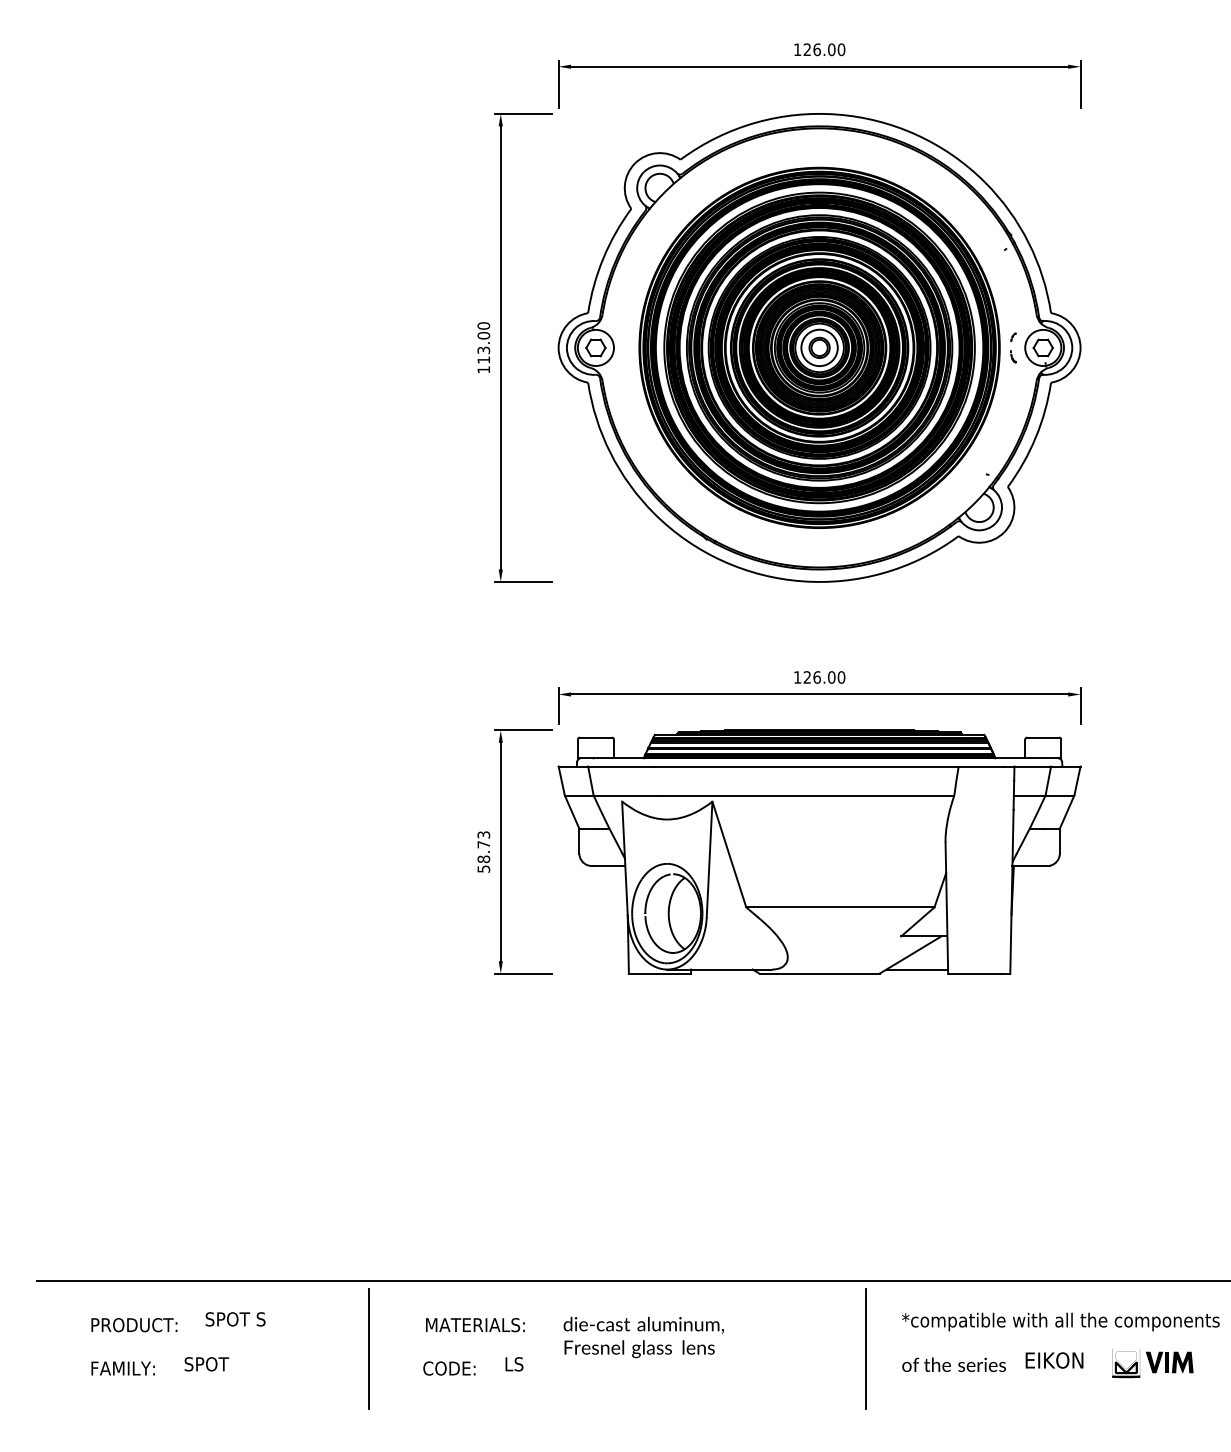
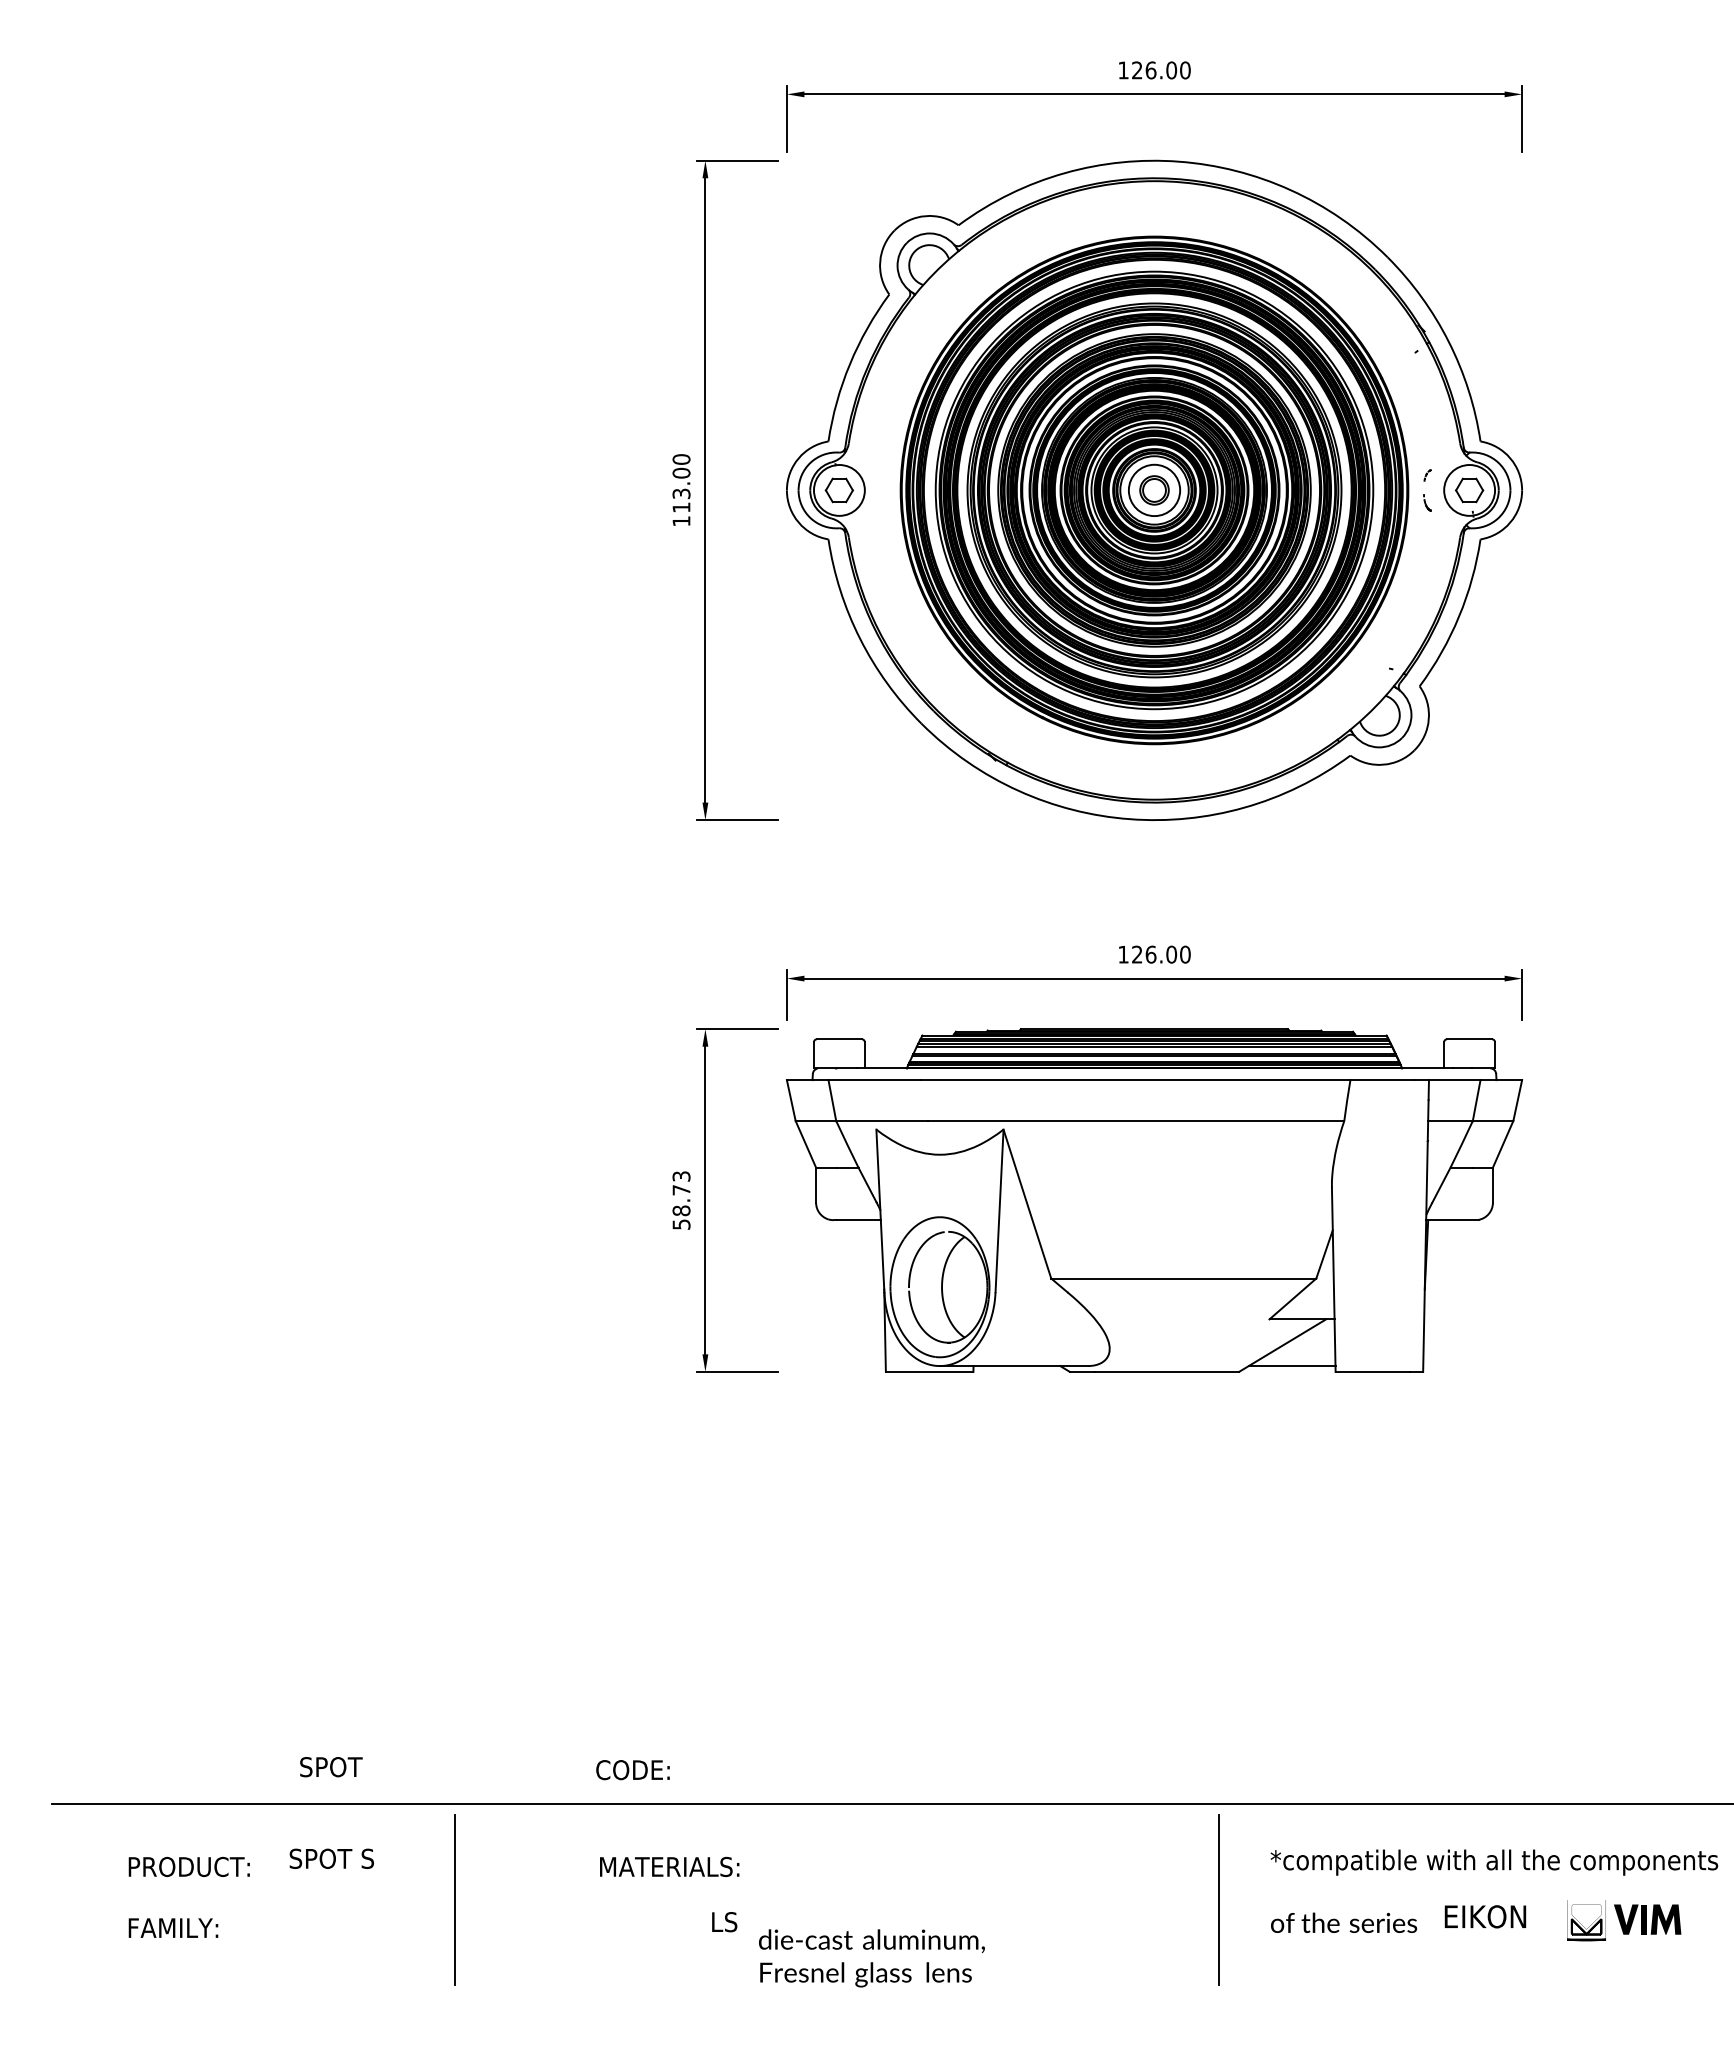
text: (643, 1337) -> (871, 1958), moved
line: (368, 1348) -> (454, 1899), moved
text: (206, 1364) -> (331, 1767), moved
text: (449, 1368) -> (632, 1770), moved

